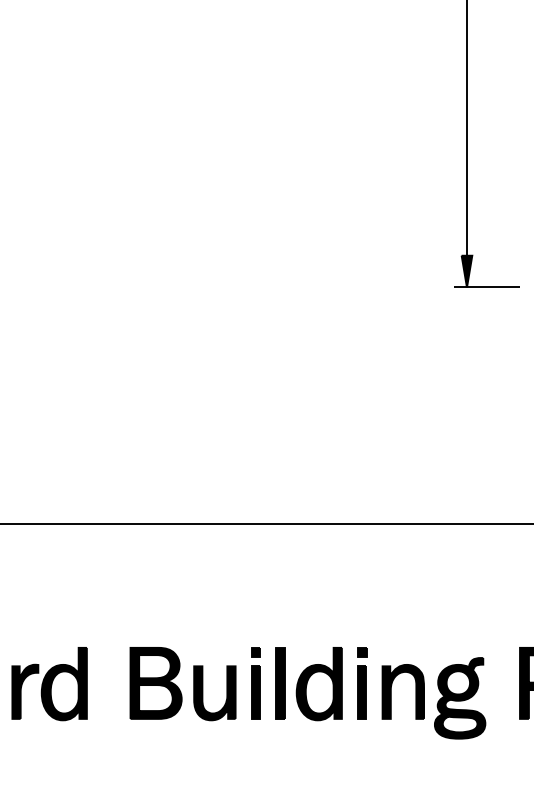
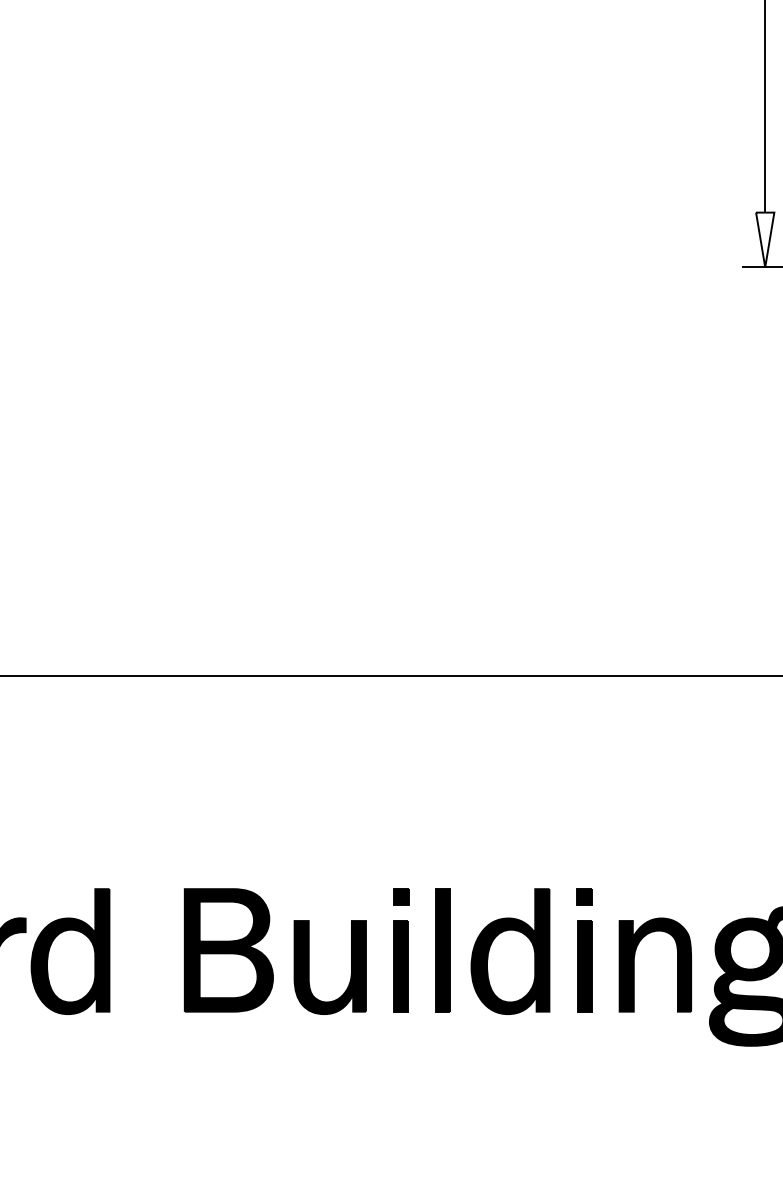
fill: (466, 271) -> (764, 239), removed

